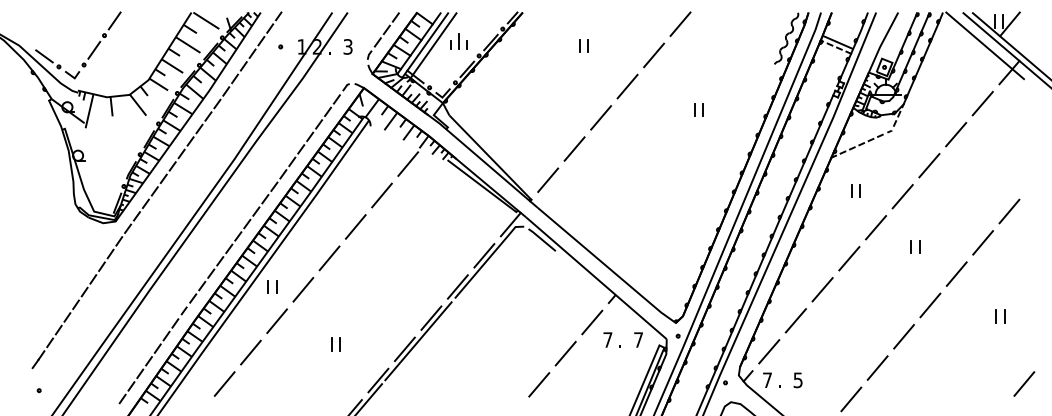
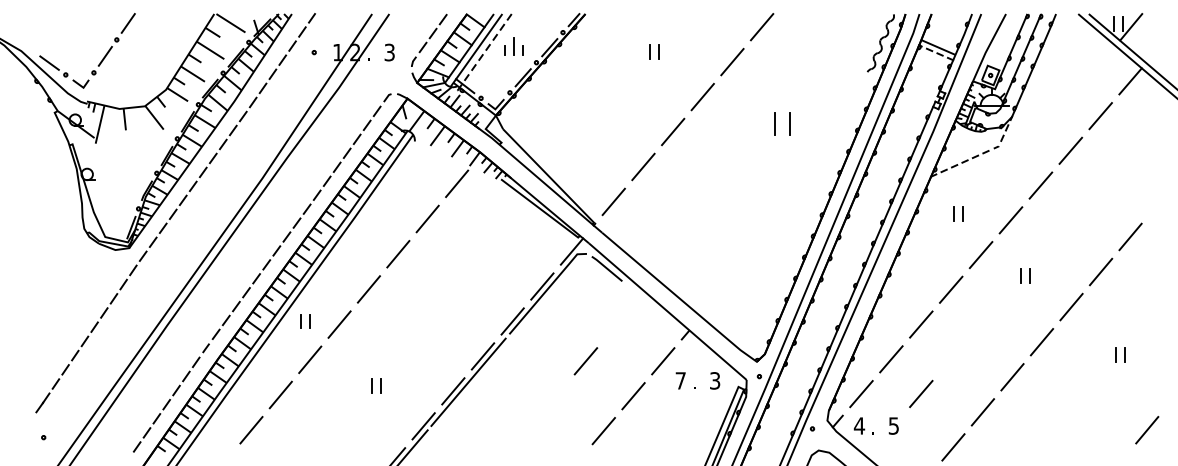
line: (985, 45) -> (1103, 50), removed
line: (431, 48) -> (483, 54), solid -> dashed
part: (698, 109) -> (782, 122), size x1.6
line: (523, 322) -> (586, 361), added
text: (638, 339) -> (715, 380), 7 -> 3
line: (822, 351) -> (921, 393), added
text: (767, 379) -> (859, 425), 7 -> 4

